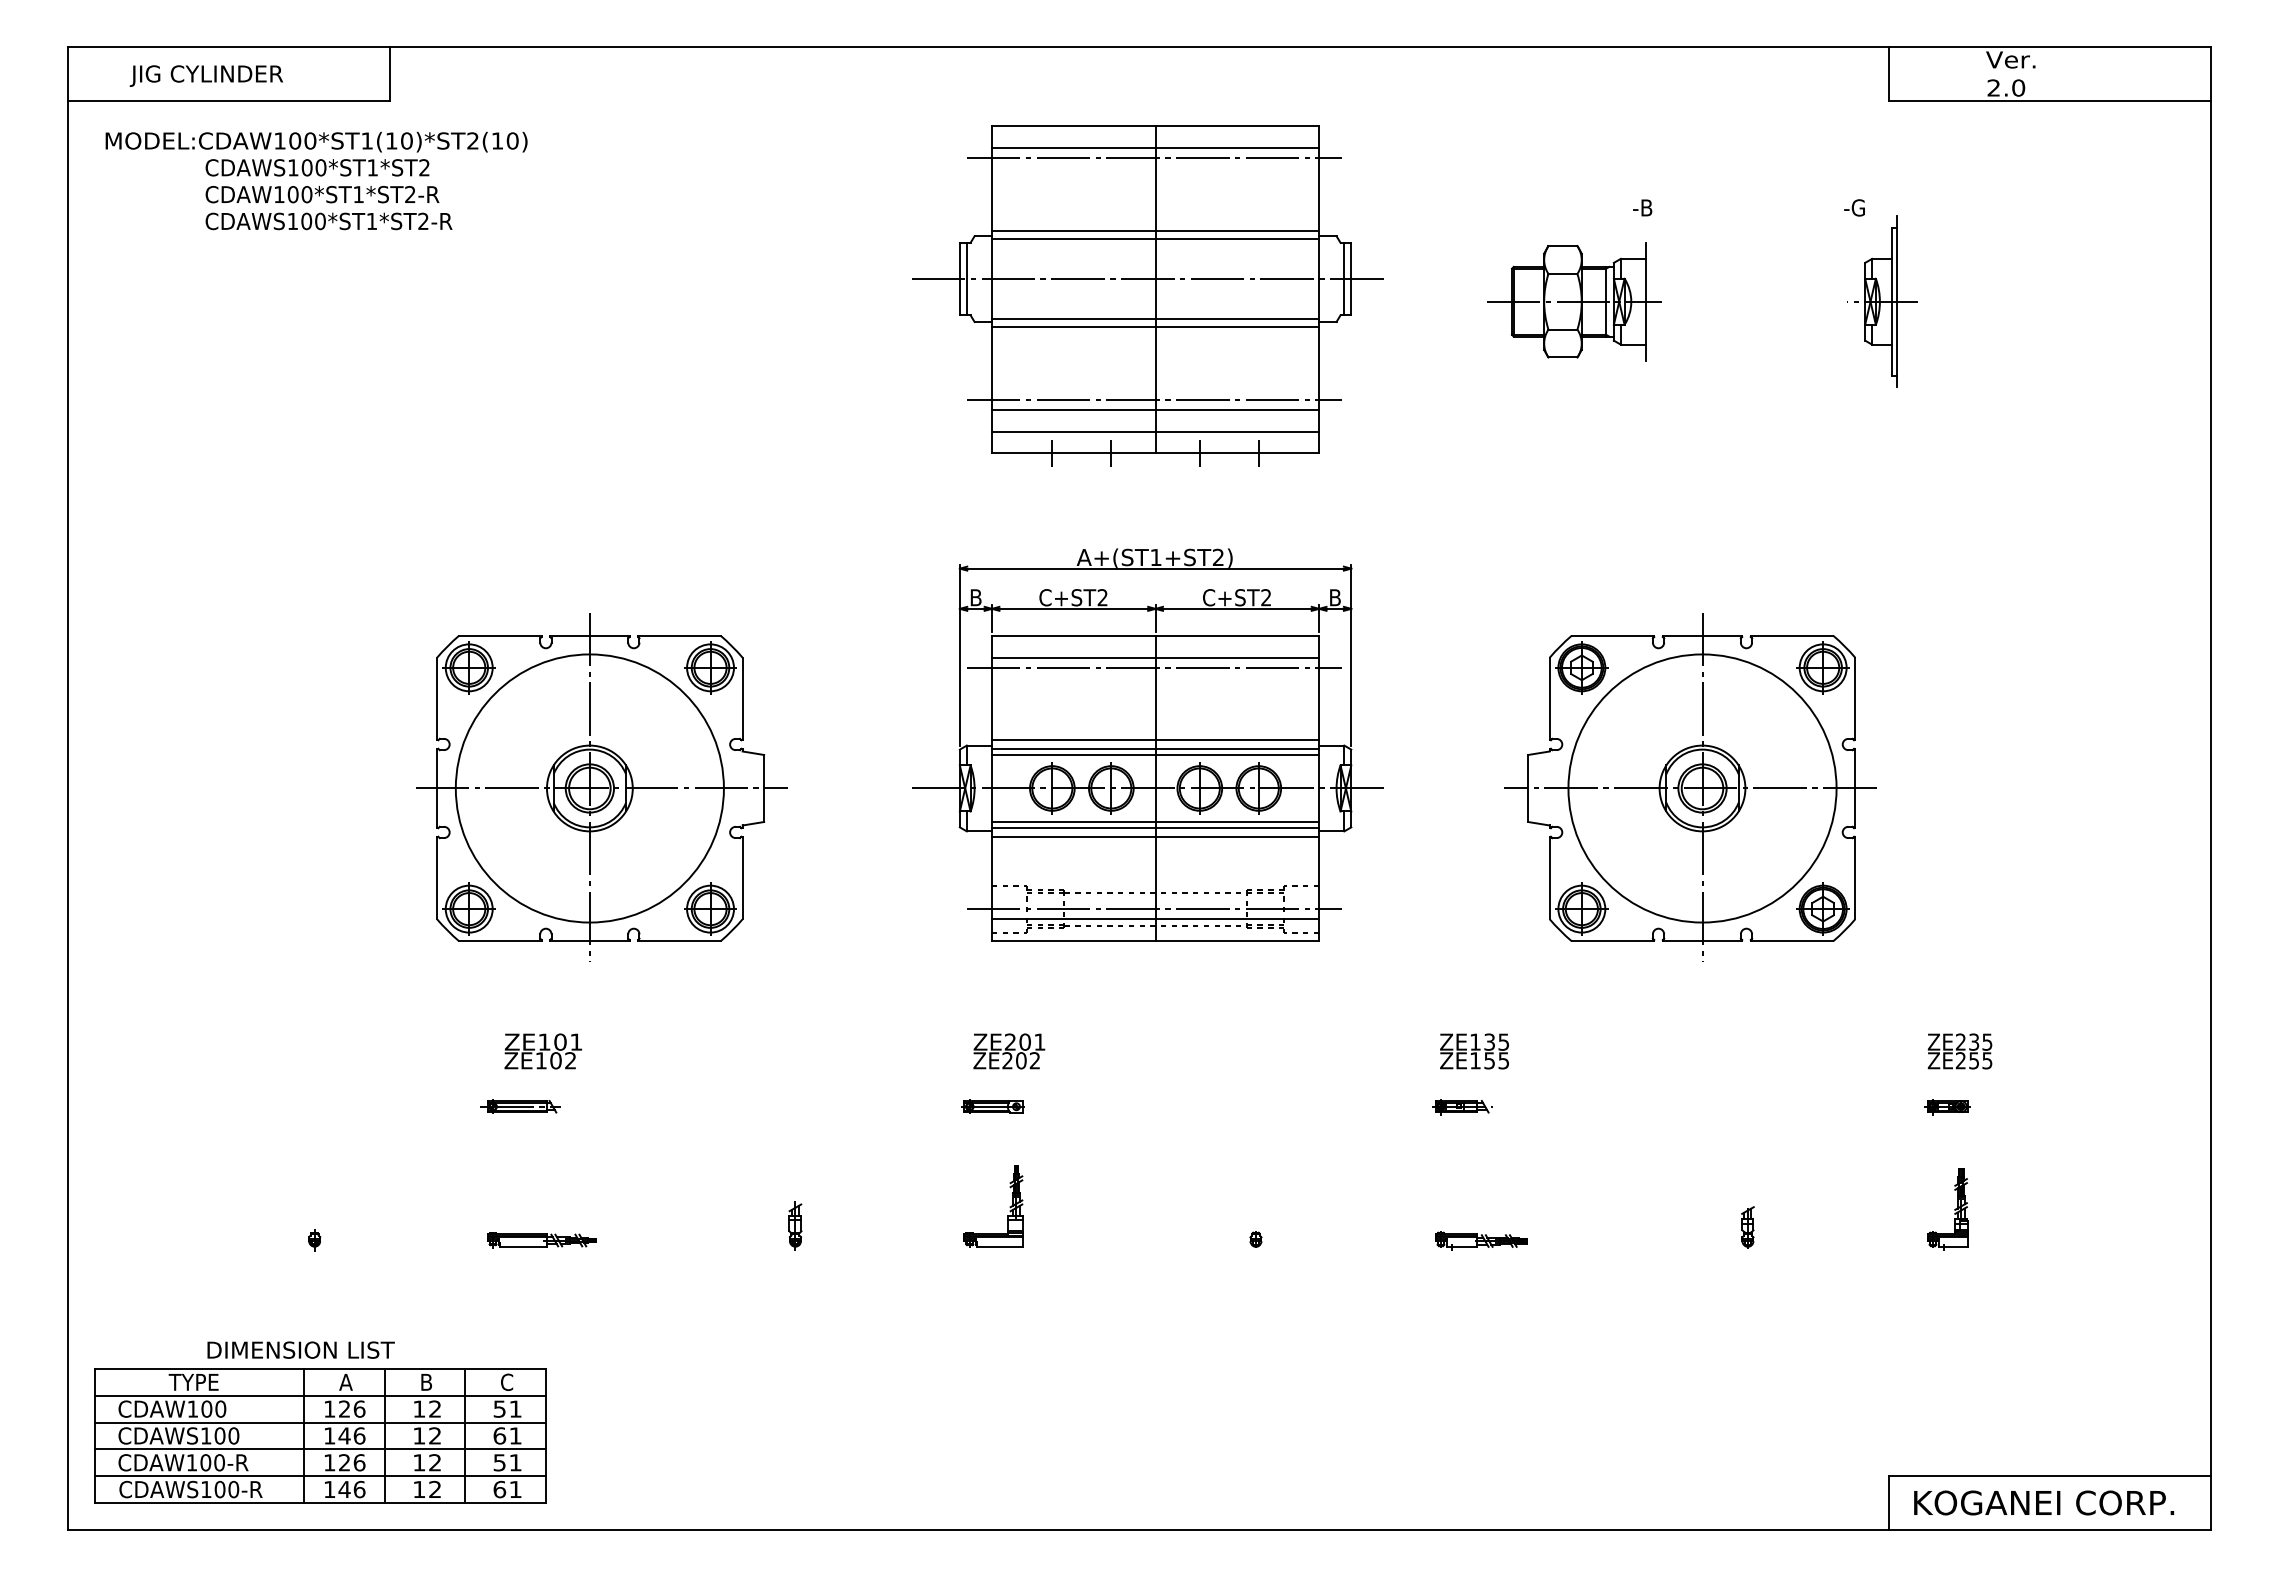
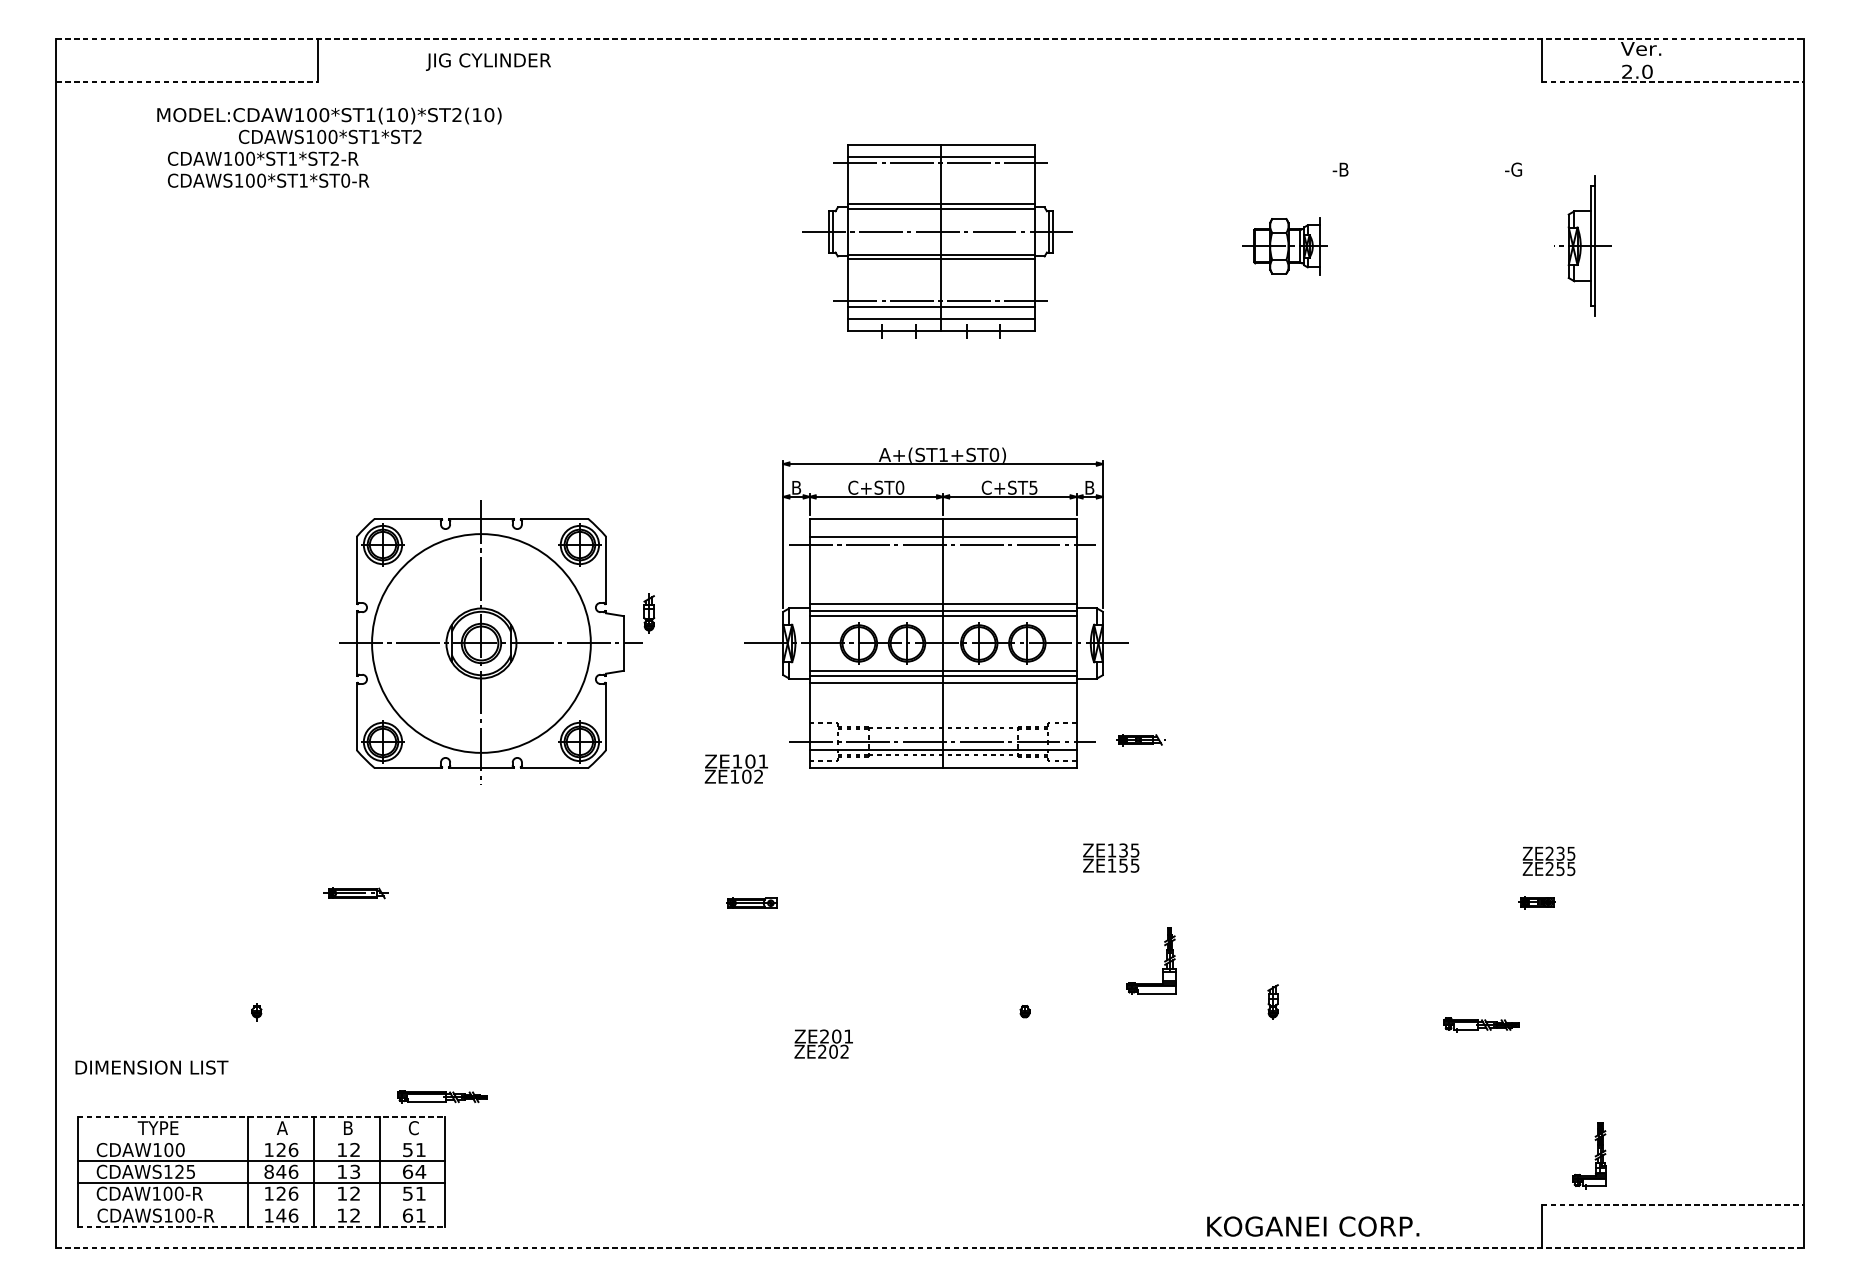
line: (1139, 47) -> (930, 38), solid -> dashed
text: (205, 75) -> (487, 61), moved
line: (229, 100) -> (187, 82), solid -> dashed
line: (2049, 100) -> (1672, 82), solid -> dashed
text: (316, 154) -> (329, 126), moved
text: (423, 221) -> (345, 180), CDAWS100*ST1*ST2-R -> CDAWS100*ST1*ST0-R
part: (1147, 295) -> (936, 241), size x0.7
part: (1574, 301) -> (1285, 246), size x0.6
part: (1882, 301) -> (1582, 246), moved
text: (1218, 557) -> (994, 454), A+(ST1+ST2) -> A+(ST1+ST0)
text: (1102, 597) -> (899, 487), C+ST2 -> C+ST0
text: (1266, 597) -> (1033, 487), C+ST2 -> C+ST5
part: (1690, 787) -> (1379, 642), removed
text: (543, 1051) -> (736, 769), moved
text: (1009, 1051) -> (823, 1044), moved
text: (1474, 1051) -> (1111, 858), moved
text: (1959, 1051) -> (1548, 861), moved
part: (520, 1106) -> (355, 893), moved
part: (992, 1106) -> (751, 903), moved
part: (1462, 1107) -> (1140, 740), moved
part: (1947, 1107) -> (1537, 903), moved
part: (1009, 1206) -> (1164, 960), moved
part: (1954, 1209) -> (1595, 1156), moved
part: (795, 1225) -> (649, 613), moved
part: (1747, 1227) -> (1272, 1001), moved
part: (541, 1240) -> (441, 1097), moved
part: (1481, 1240) -> (1481, 1024), moved
text: (300, 1349) -> (151, 1067), moved
line: (320, 1368) -> (261, 1116), solid -> dashed
line: (320, 1395) -> (261, 1138), removed
text: (226, 1435) -> (184, 1171), CDAWS100 -> CDAWS125
text: (329, 1435) -> (268, 1171), 146 -> 846
text: (435, 1435) -> (355, 1171), 12 -> 13
text: (515, 1435) -> (420, 1171), 61 -> 64
line: (320, 1476) -> (261, 1204), removed
line: (2049, 1476) -> (1672, 1204), solid -> dashed
line: (320, 1502) -> (261, 1226), solid -> dashed
text: (2044, 1502) -> (1313, 1226), moved
line: (1139, 1529) -> (930, 1248), solid -> dashed

